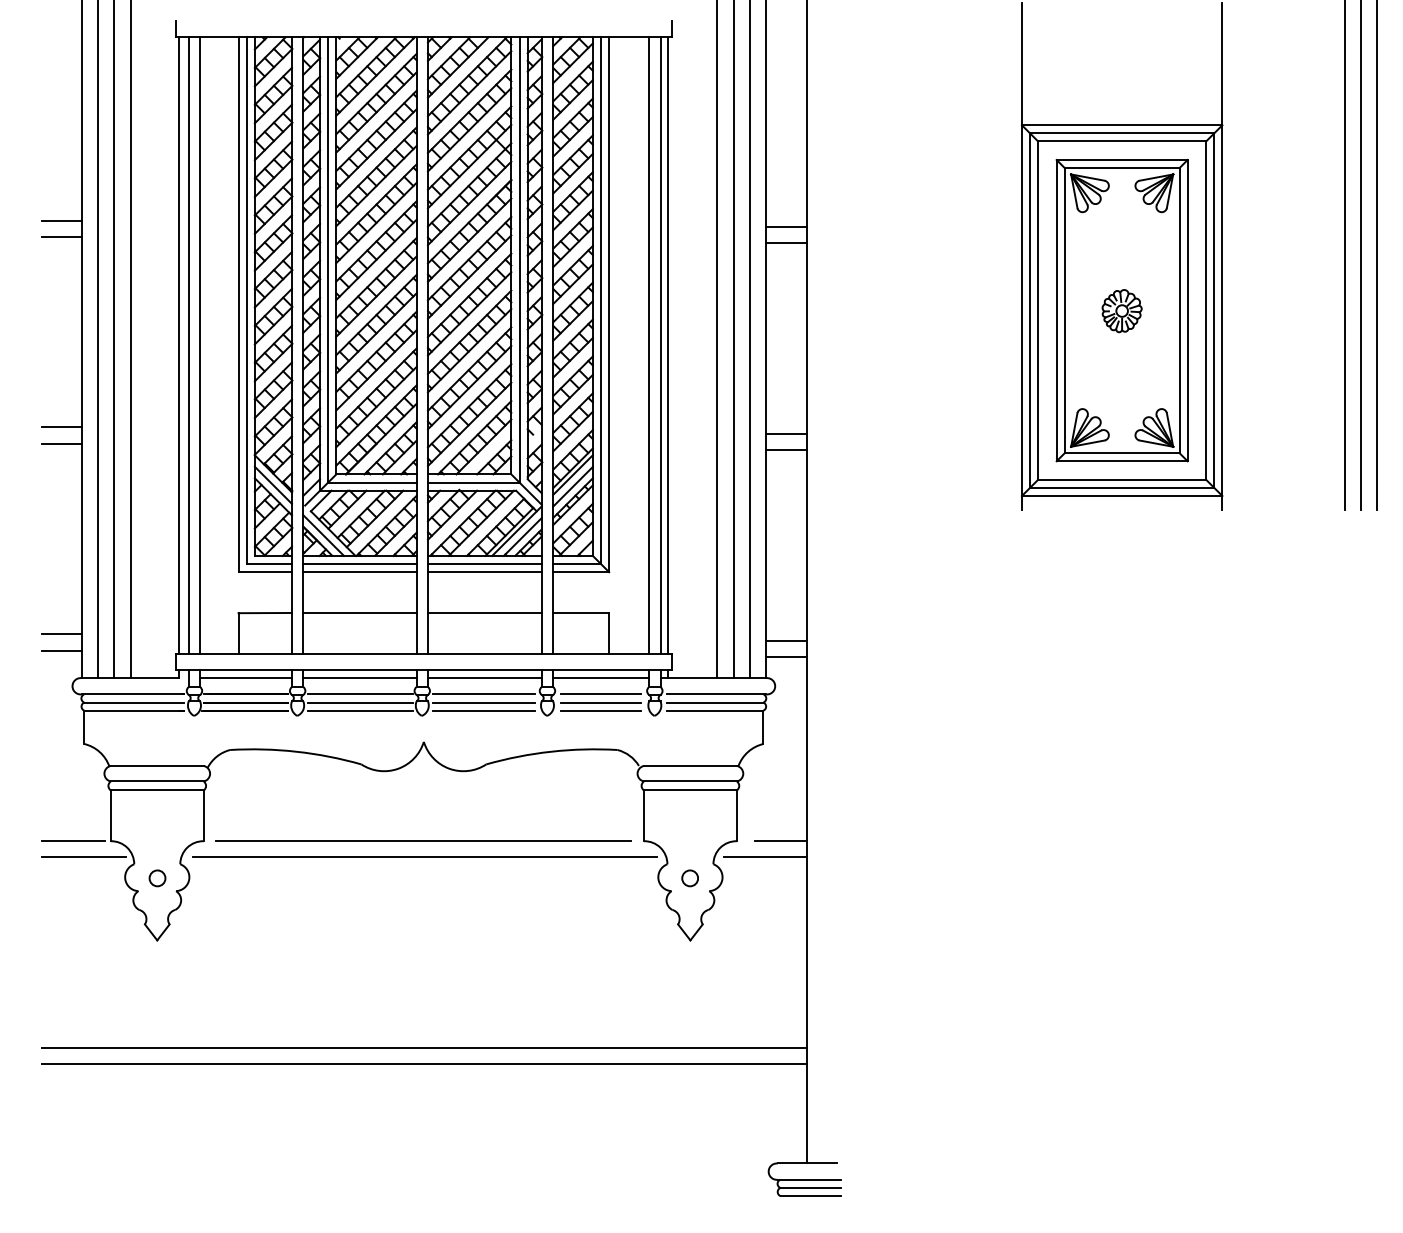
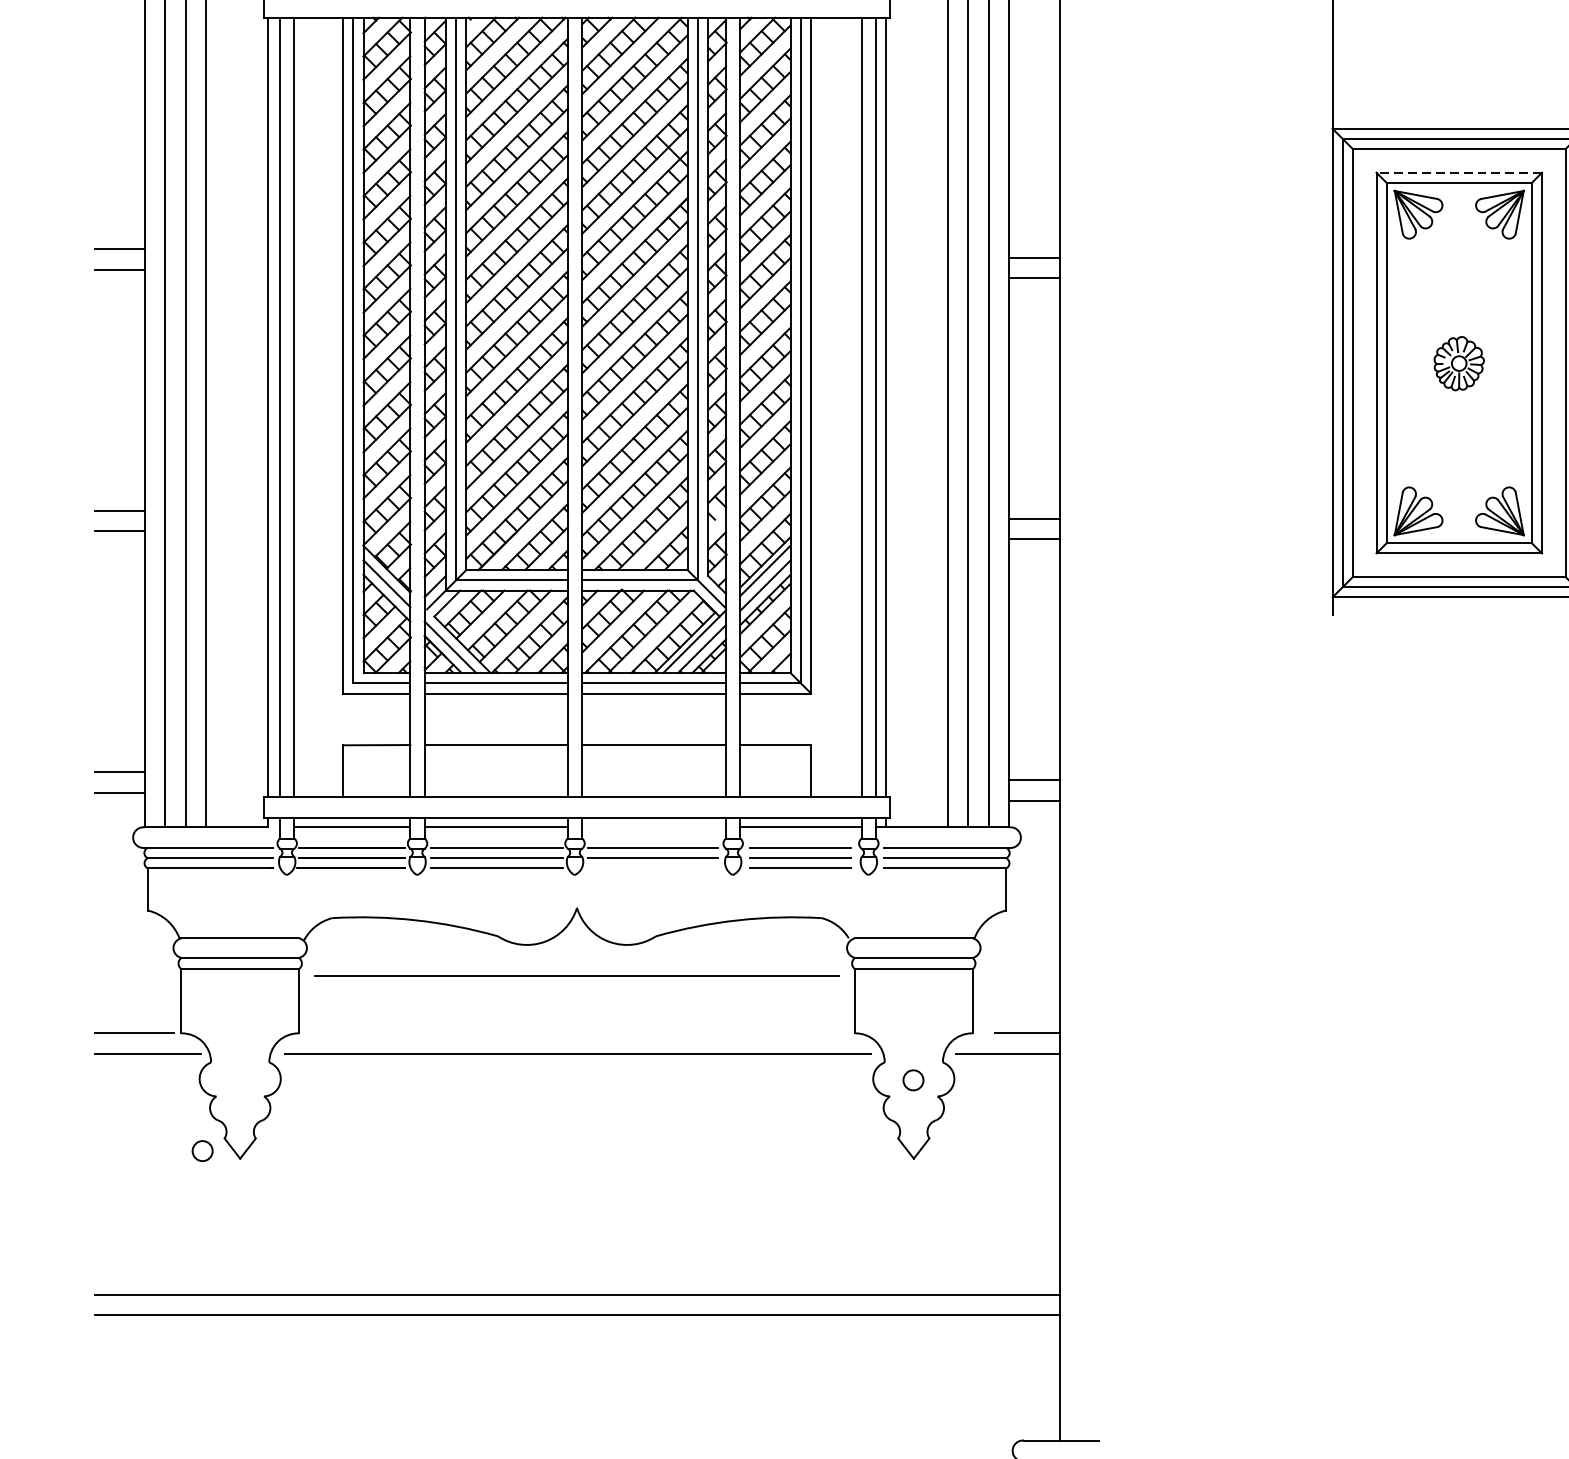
line: (1121, 159) -> (1458, 172), solid -> dashed
line: (484, 678) -> (653, 827), removed
line: (483, 710) -> (652, 868), removed
line: (423, 840) -> (576, 975), moved
circle: (157, 878) -> (202, 1151), moved

